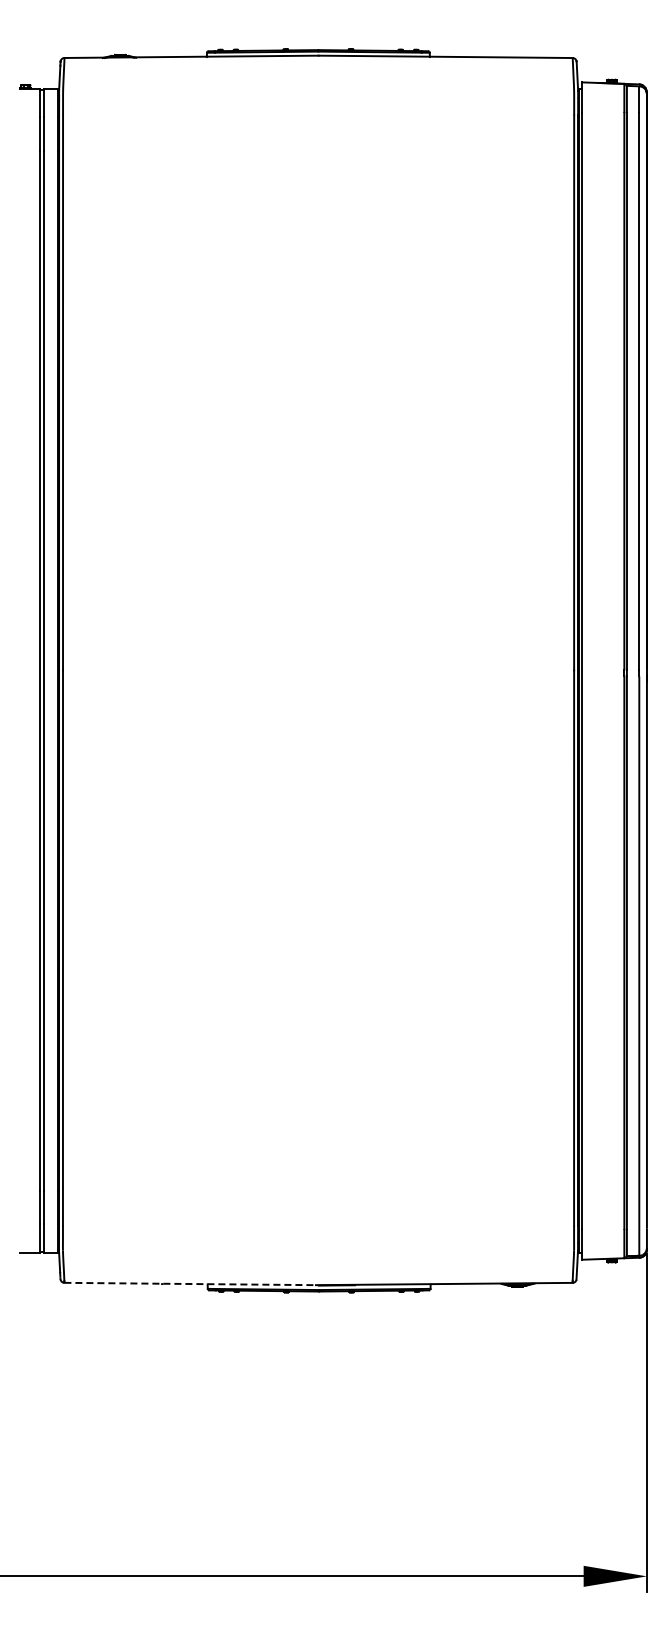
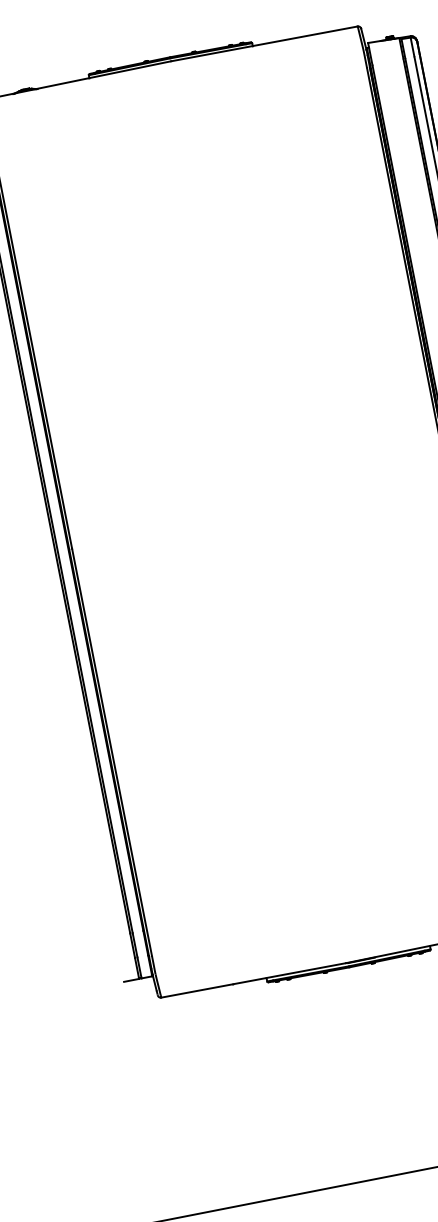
line: (190, 1284) -> (253, 980), dashed -> solid

